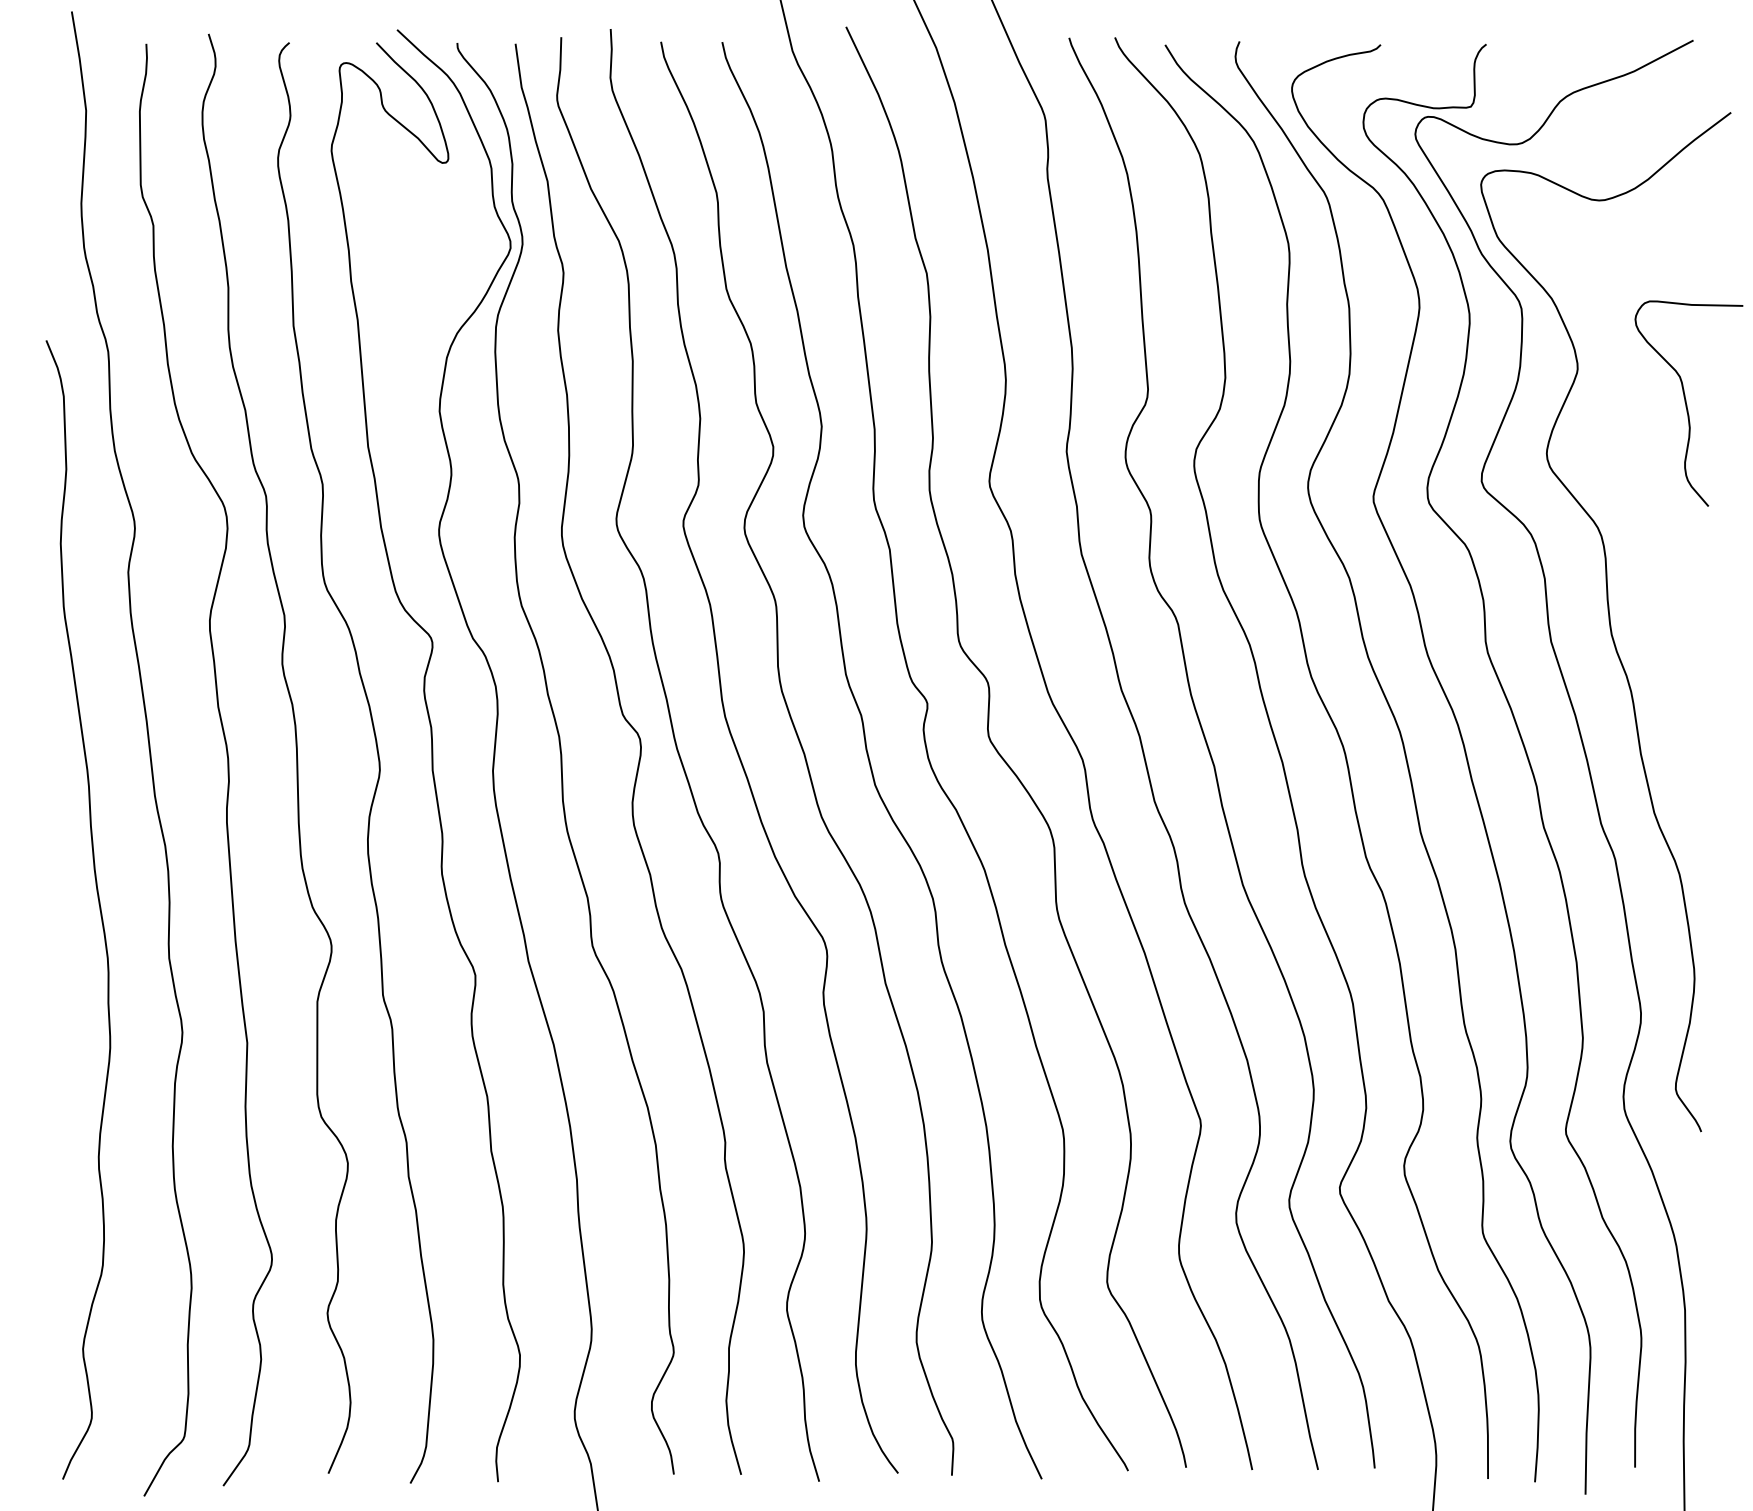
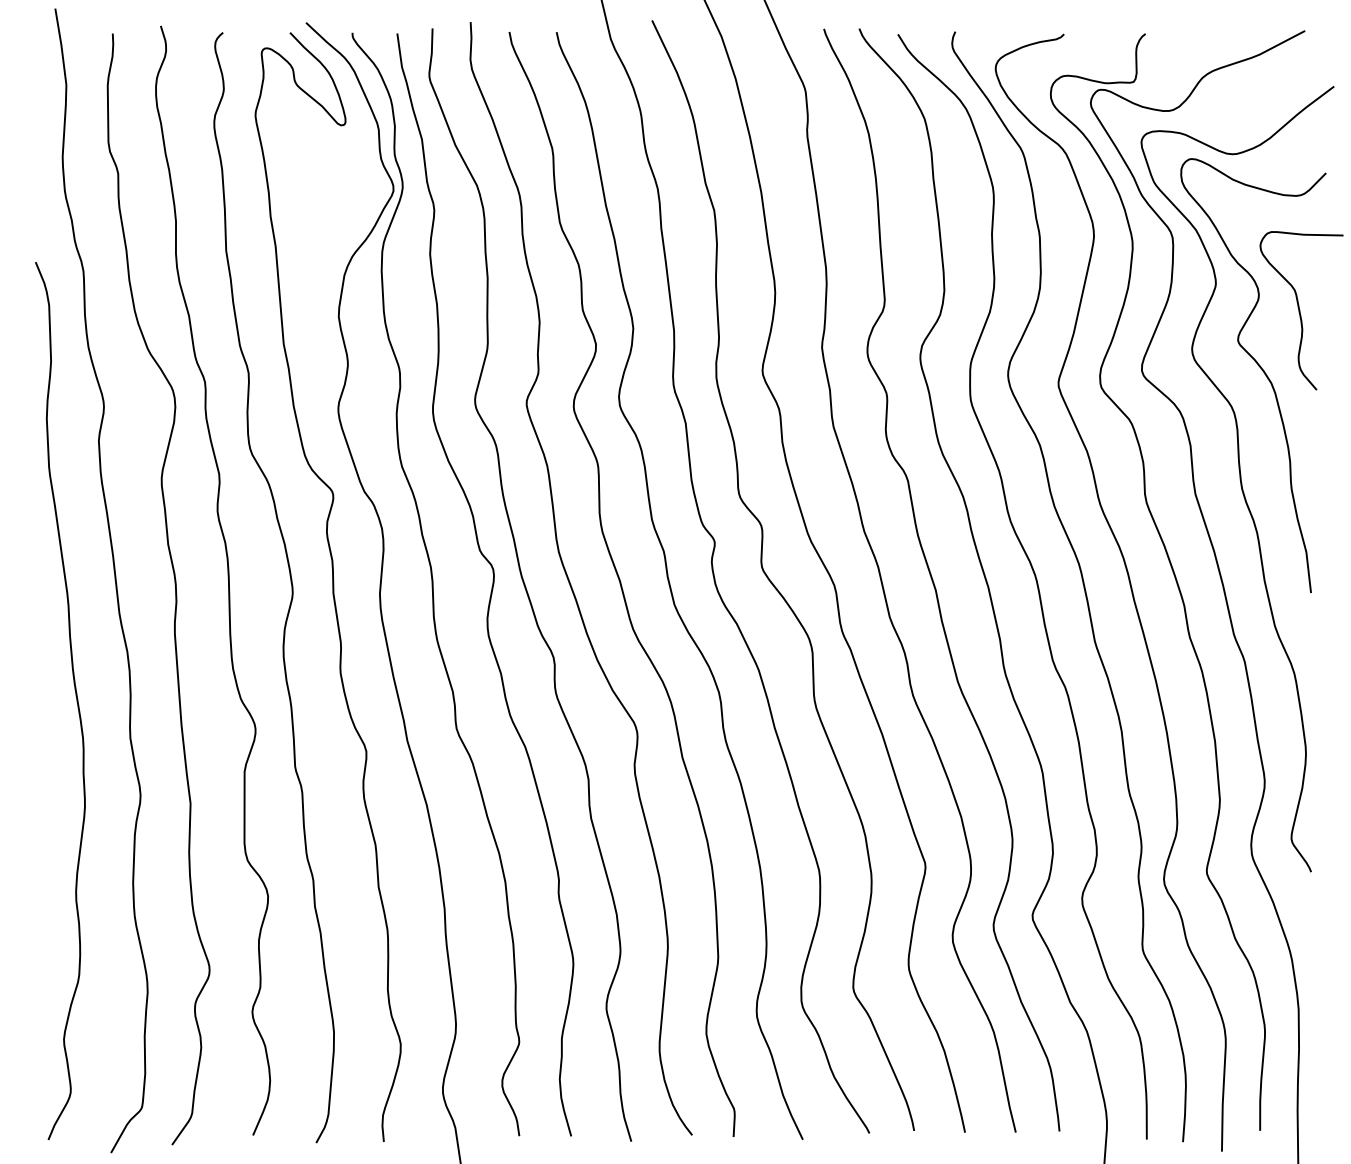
curve: (1635, 478) -> (1260, 368), added

